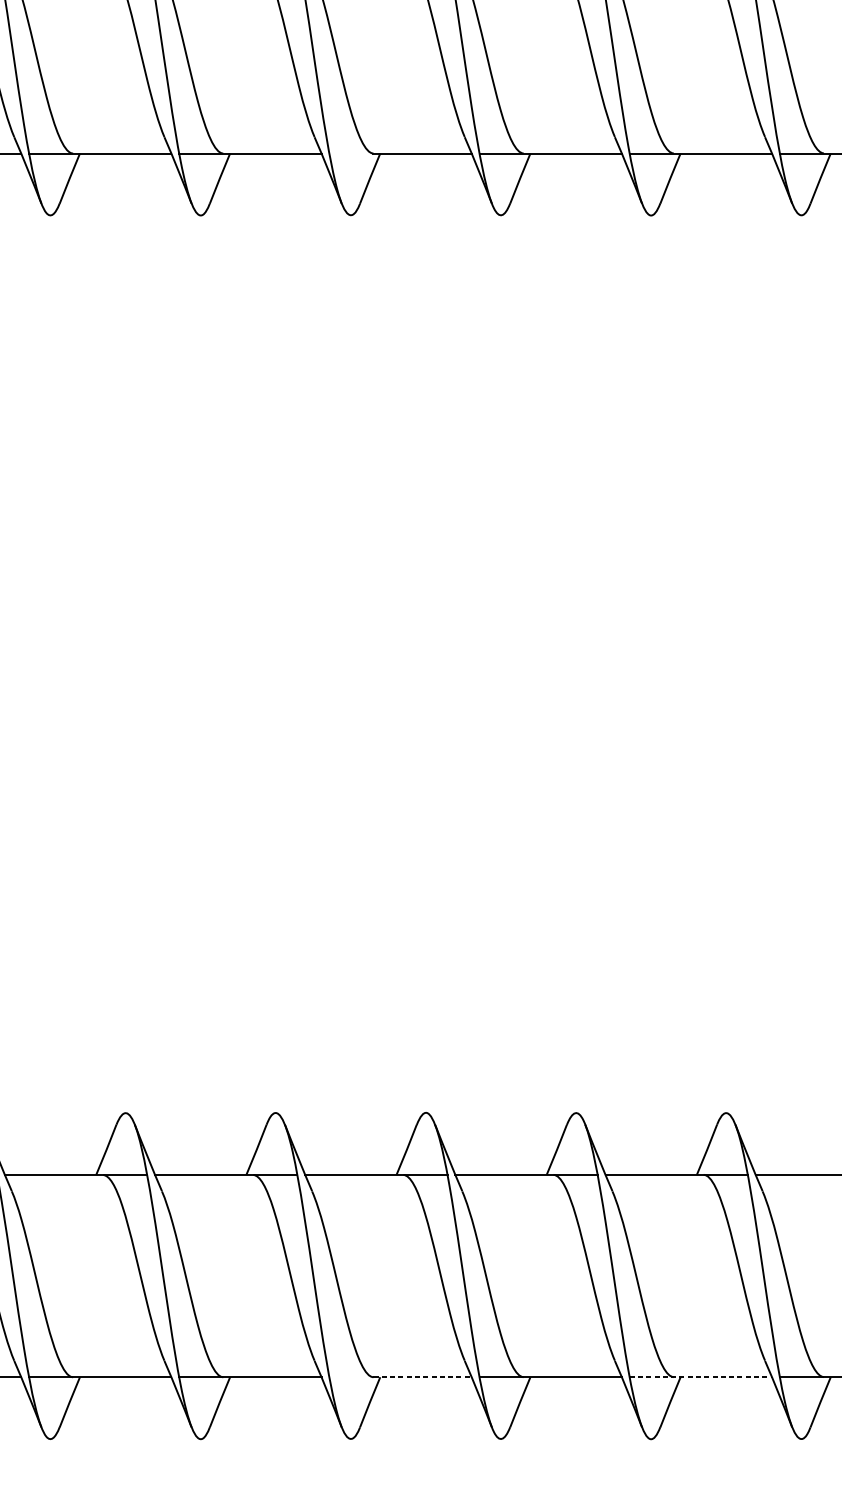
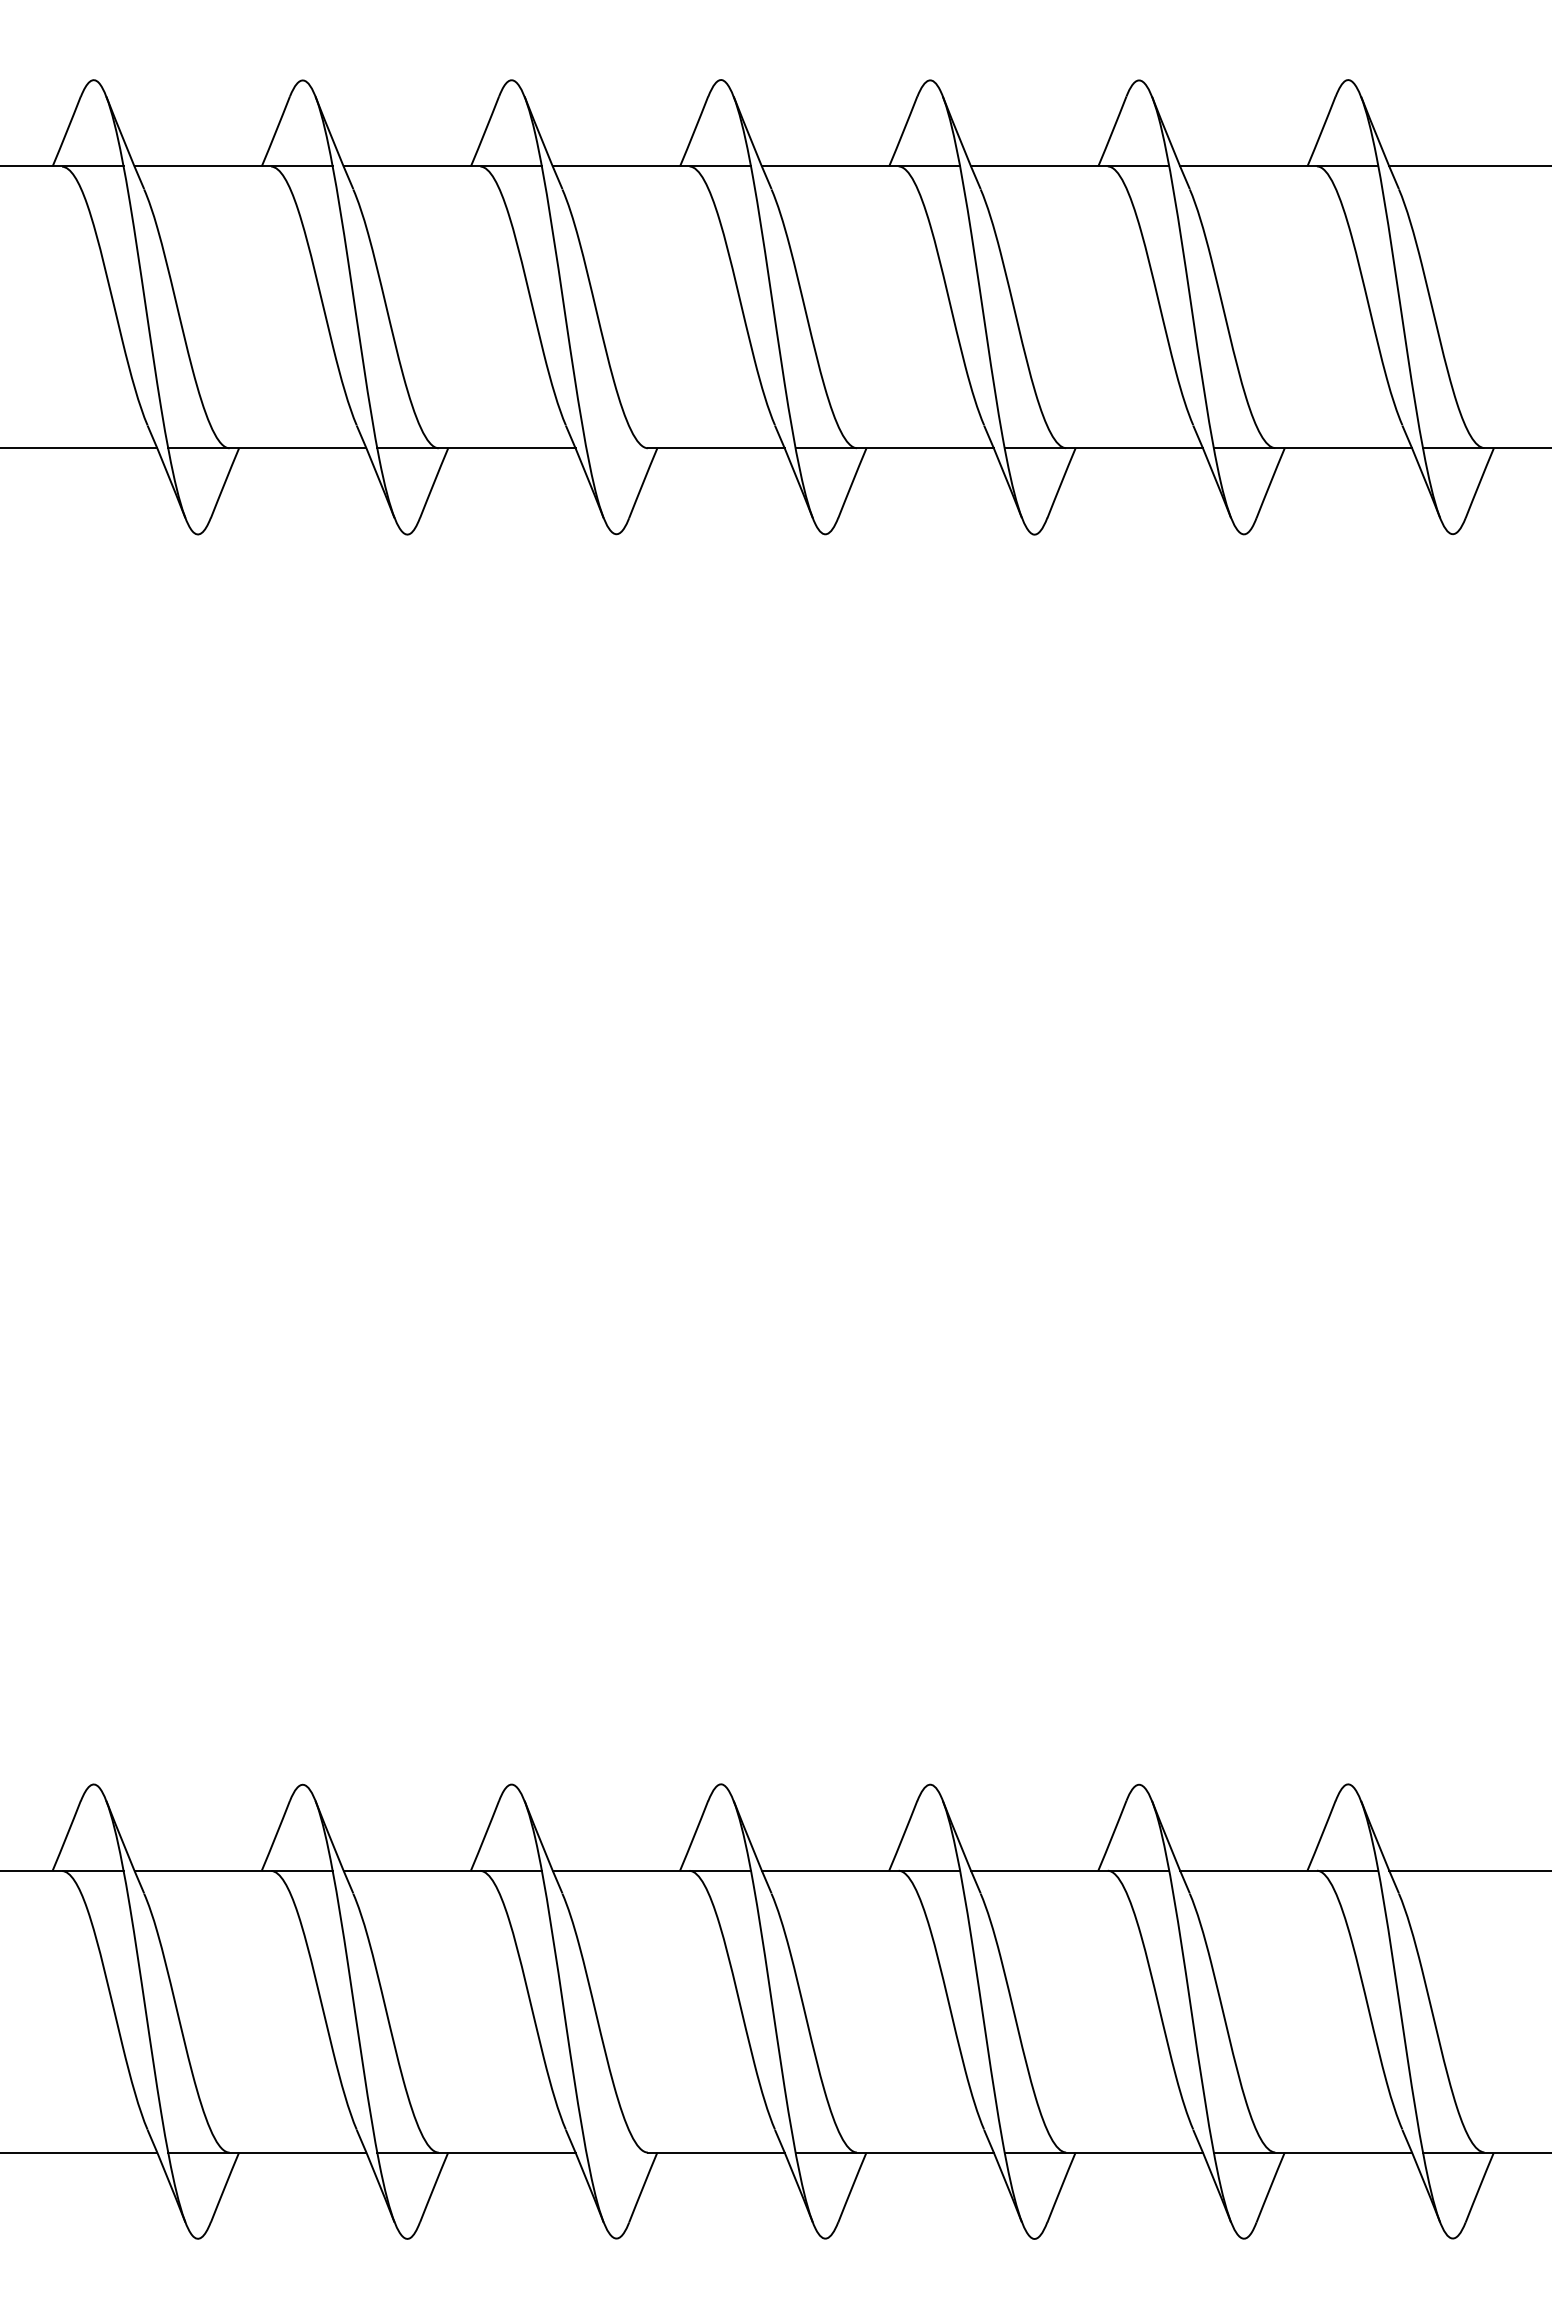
line: (422, 1377) -> (716, 2152), dashed -> solid
line: (701, 1377) -> (1104, 2152), dashed -> solid

